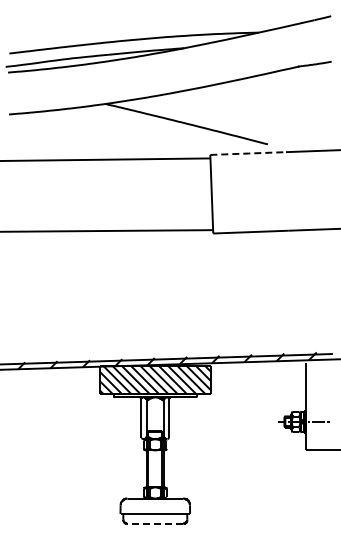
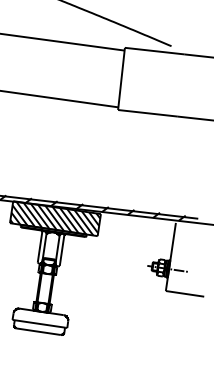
line: (248, 153) -> (155, 51), dashed -> solid
line: (155, 523) -> (38, 331), dashed -> solid

